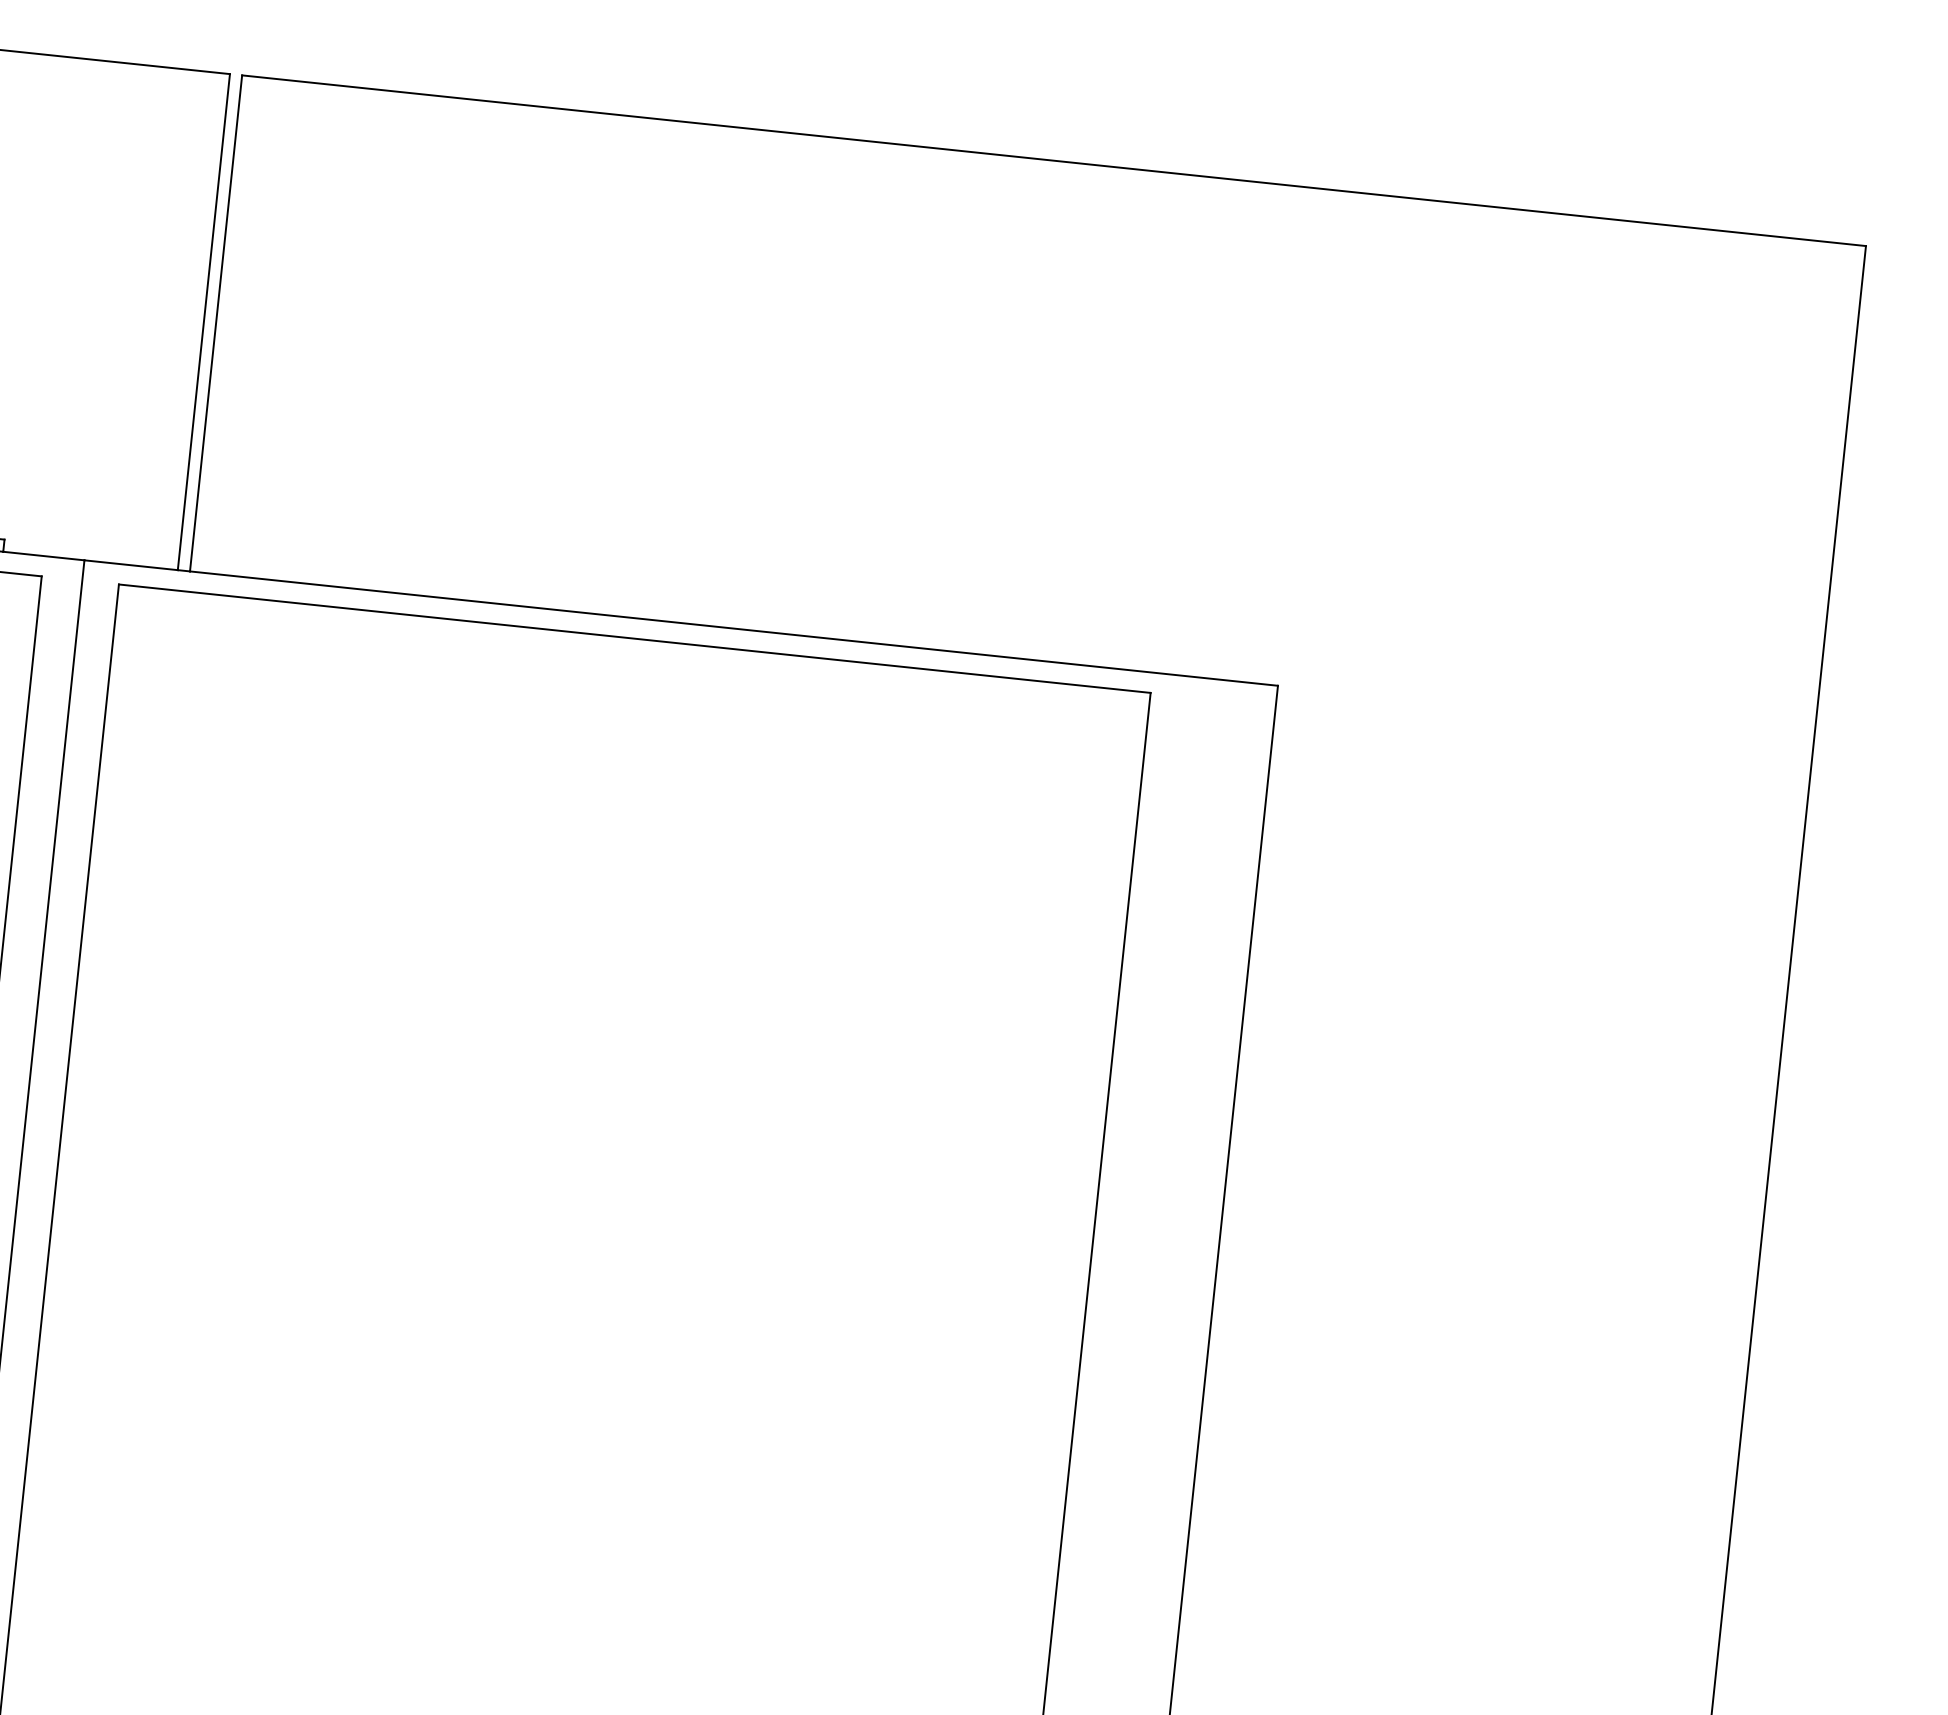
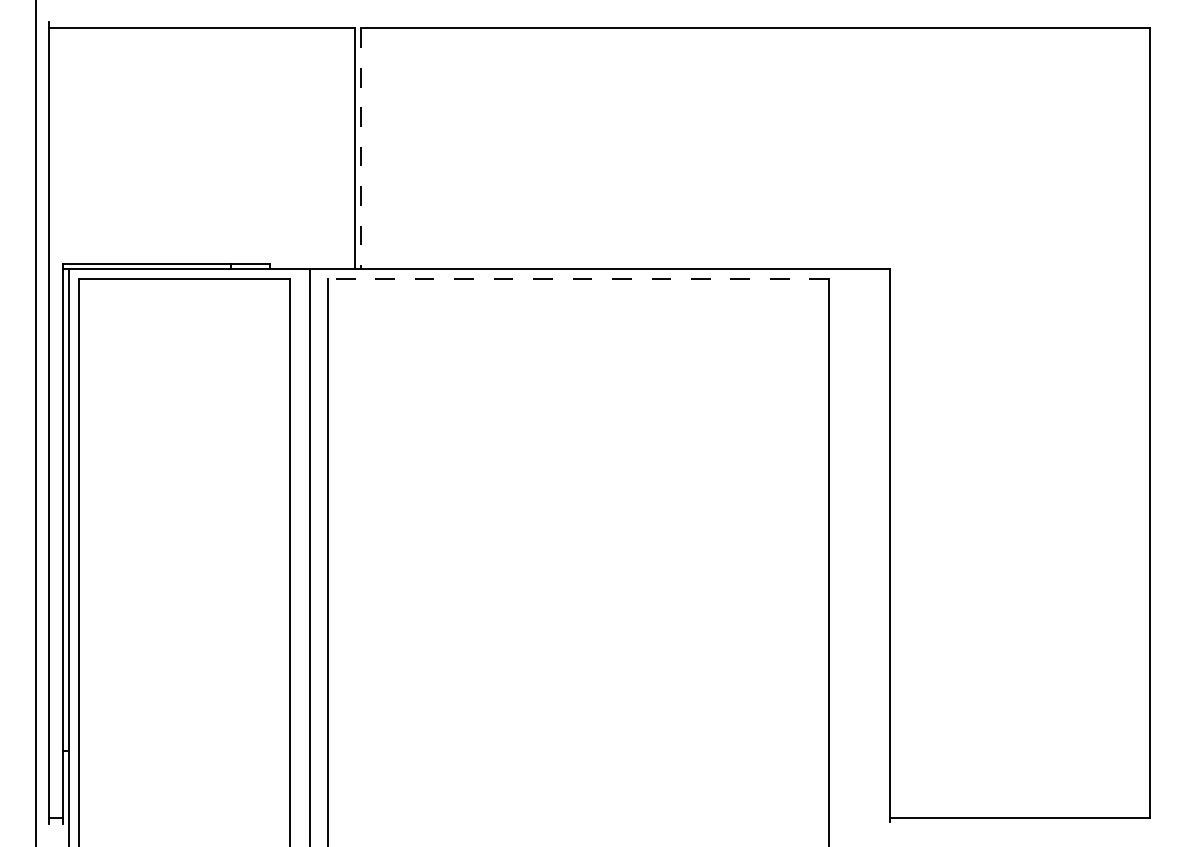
line: (216, 322) -> (361, 148), solid -> dashed
line: (635, 639) -> (578, 279), solid -> dashed

